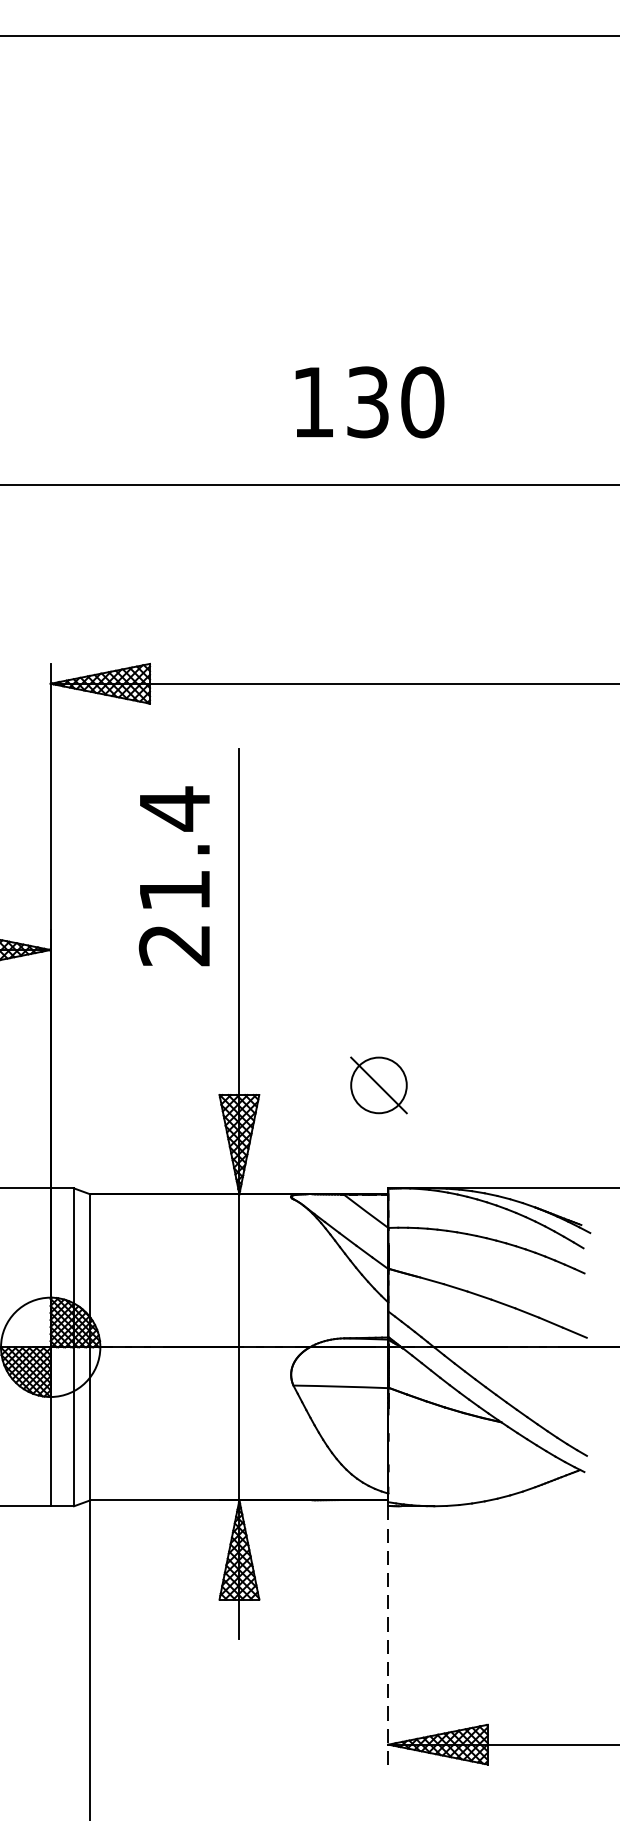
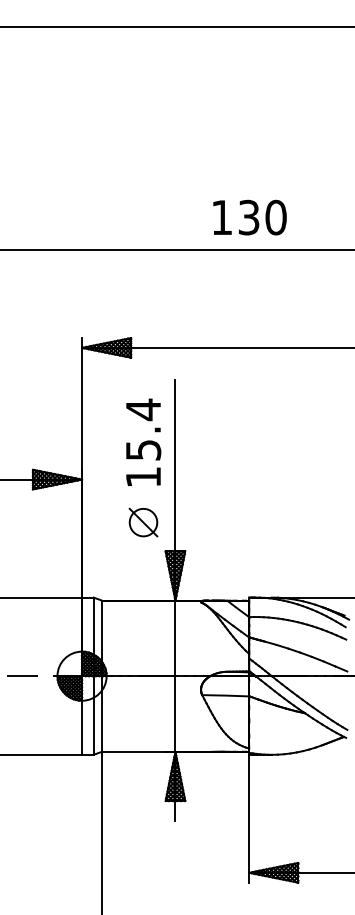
text: (368, 402) -> (249, 217), moved
text: (174, 917) -> (143, 463), 21.4 -> 15.4
part: (378, 1085) -> (143, 522), moved
line: (389, 1634) -> (249, 818), dashed -> solid

